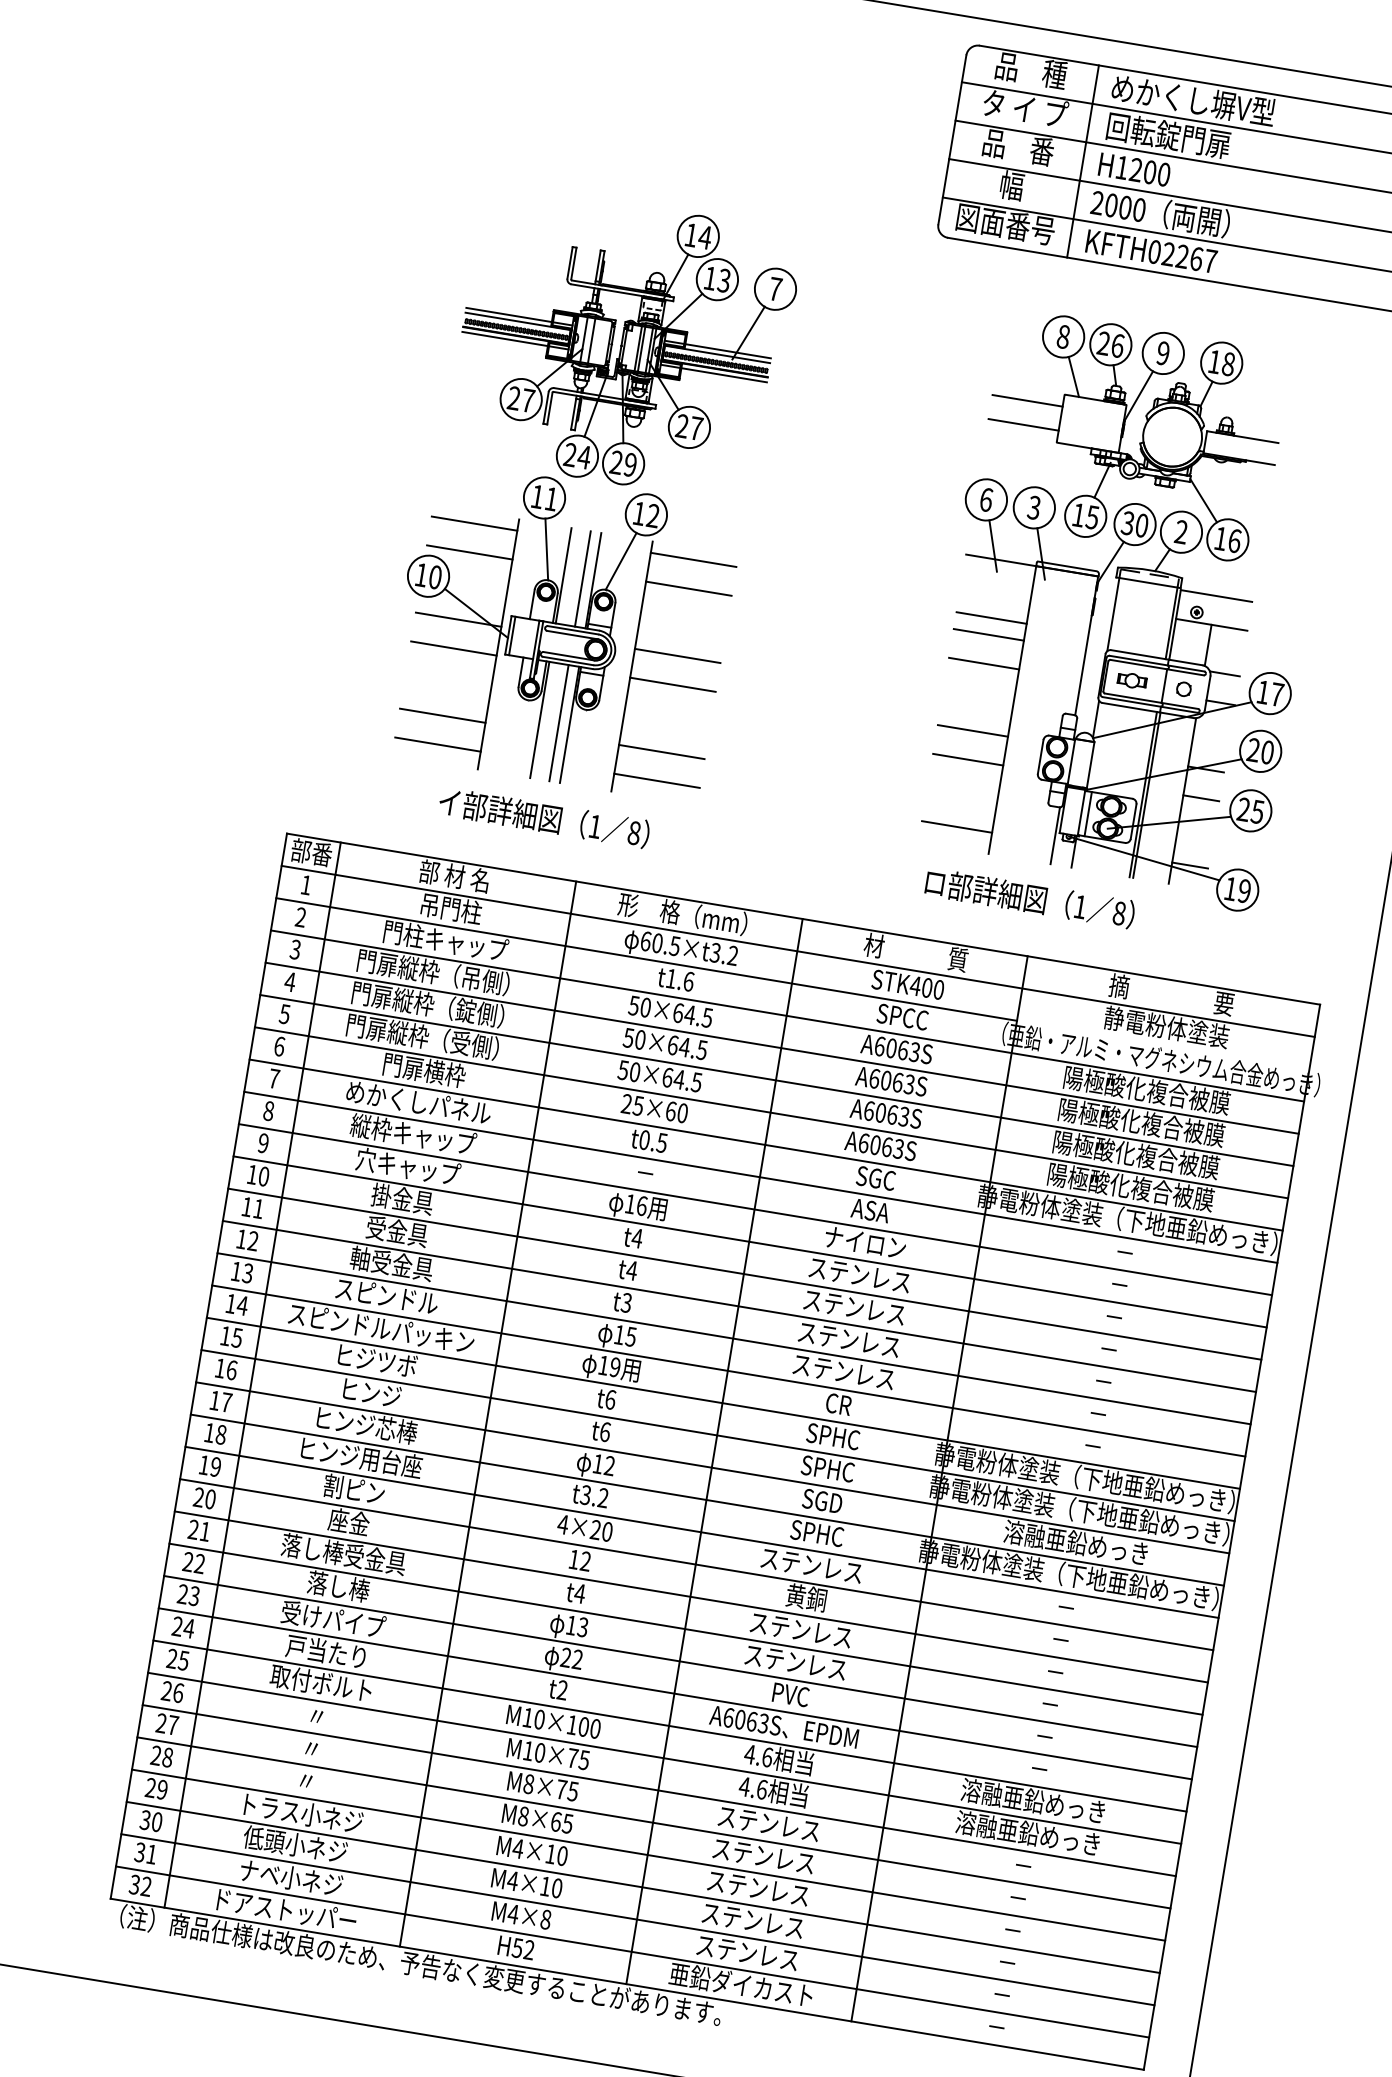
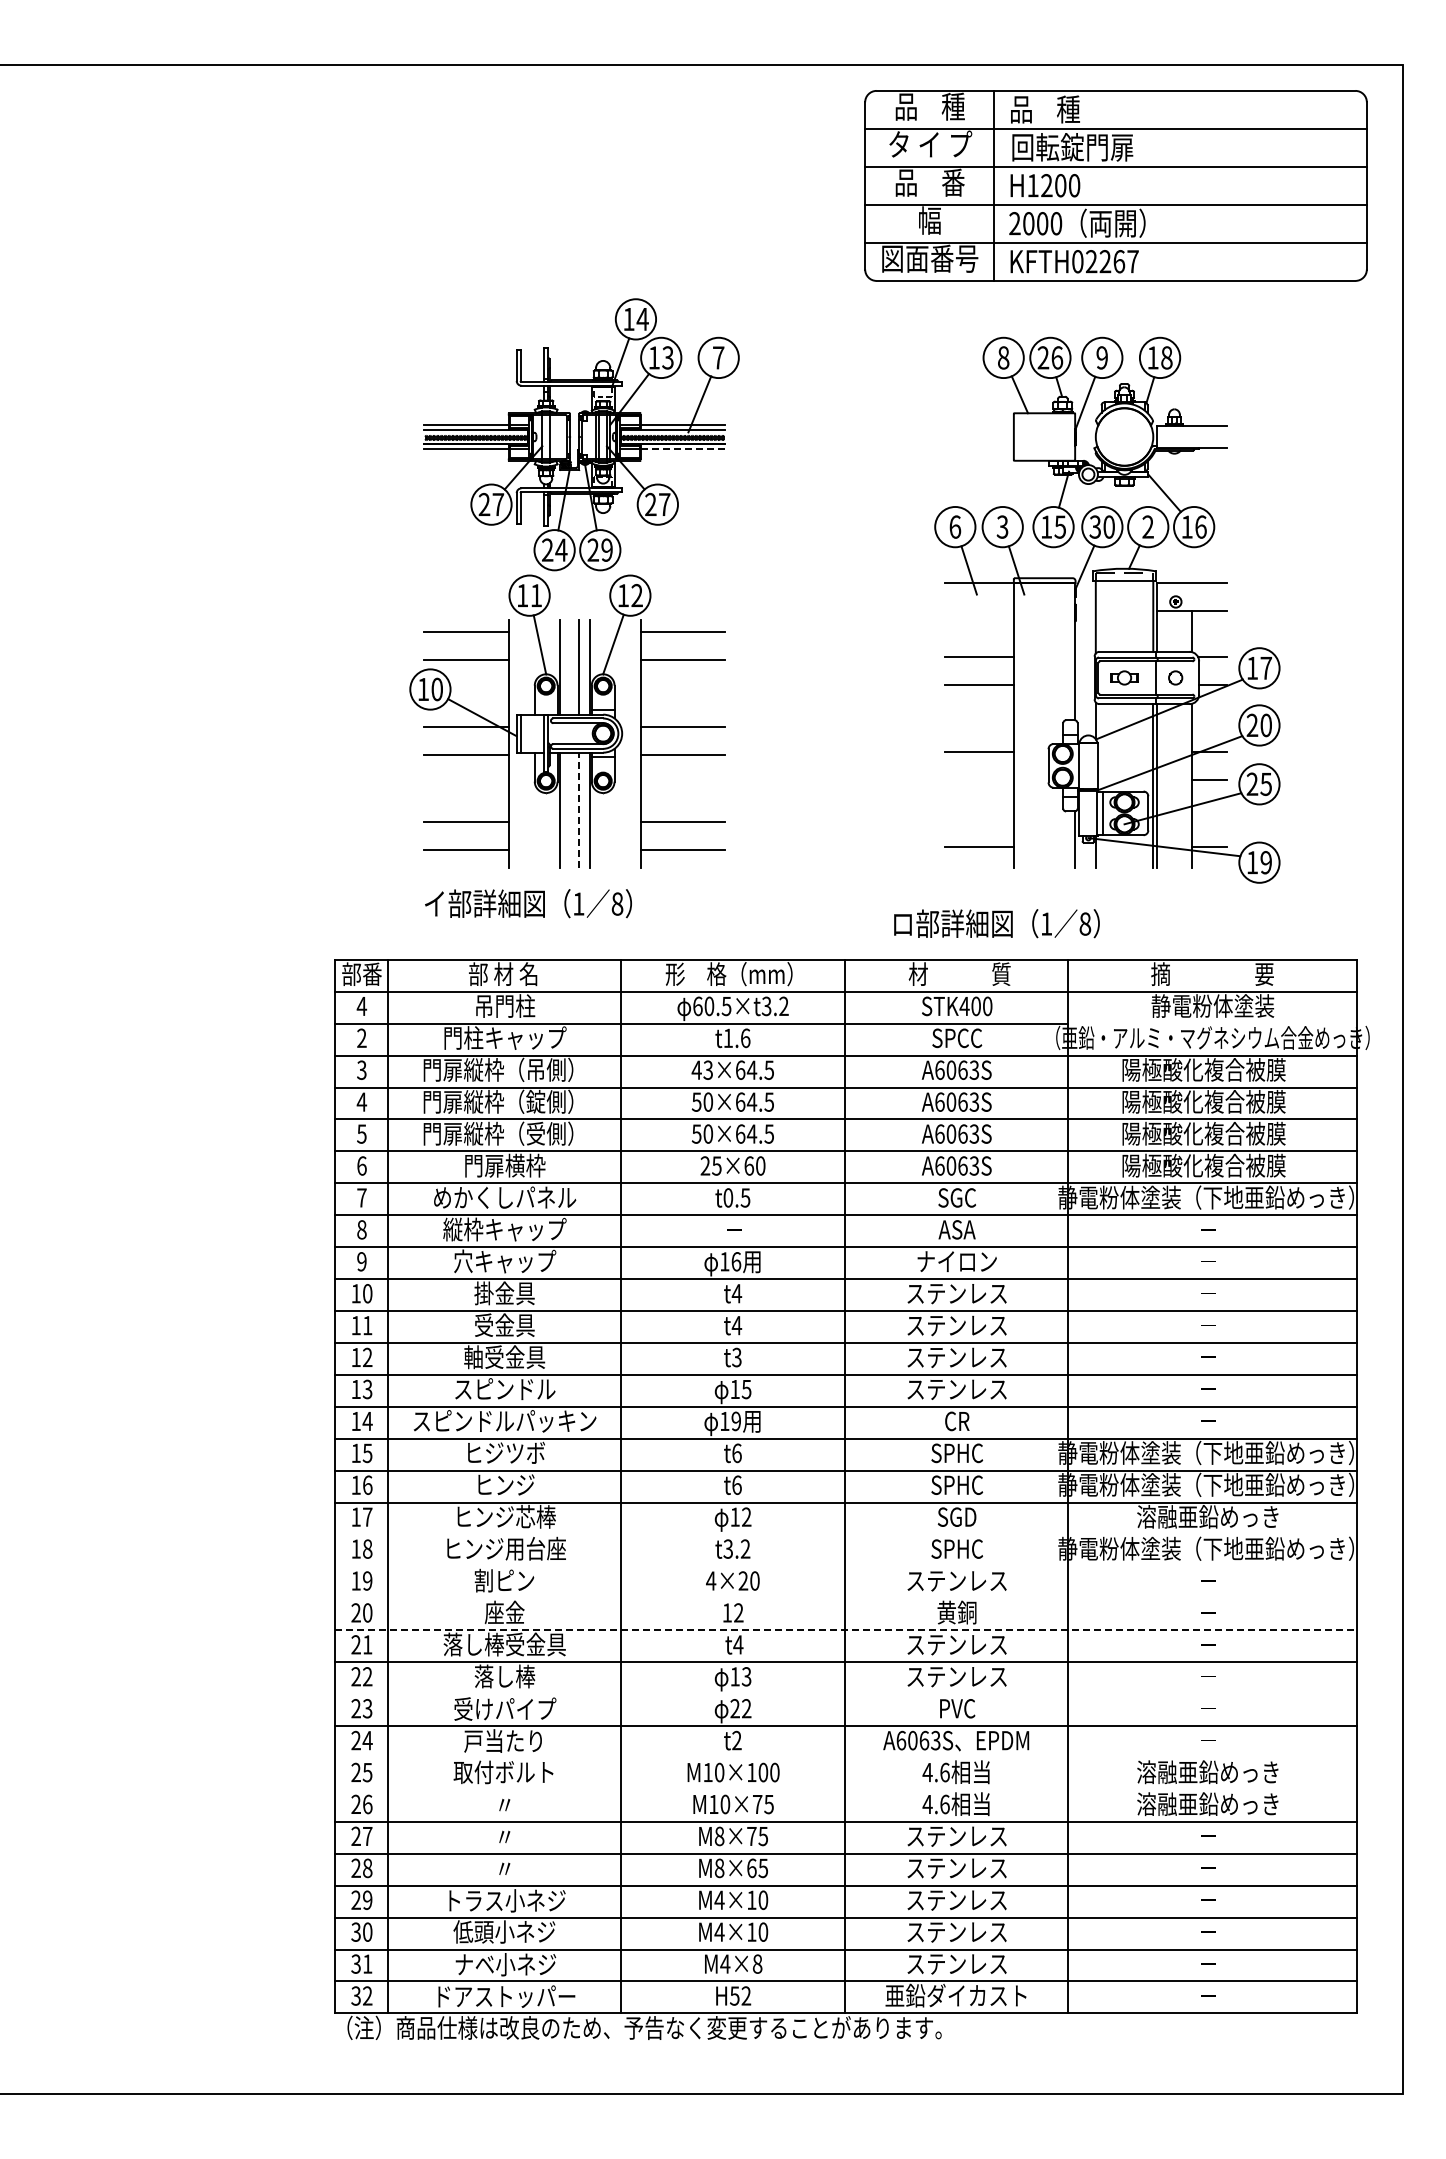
text: (1193, 100) -> (1091, 109), めかくし塀V型 -> 品    種
line: (723, 374) -> (682, 448), solid -> dashed
line: (1026, 401) -> (978, 425), removed
line: (1023, 424) -> (978, 448), removed
line: (991, 617) -> (978, 639), removed
line: (559, 722) -> (579, 809), solid -> dashed
line: (967, 759) -> (978, 780), removed
text: (544, 817) -> (528, 903), moved
text: (305, 885) -> (361, 1006), 1 -> 4
text: (1029, 898) -> (996, 923), moved
text: (640, 1005) -> (702, 1069), 50×64.5 -> 43×64.5
line: (707, 1500) -> (846, 1534), removed
line: (702, 1532) -> (846, 1566), removed
line: (697, 1564) -> (846, 1598), removed
line: (691, 1597) -> (846, 1630), solid -> dashed
line: (680, 1661) -> (846, 1694), removed
line: (670, 1725) -> (846, 1757), removed
line: (665, 1758) -> (846, 1789), removed

